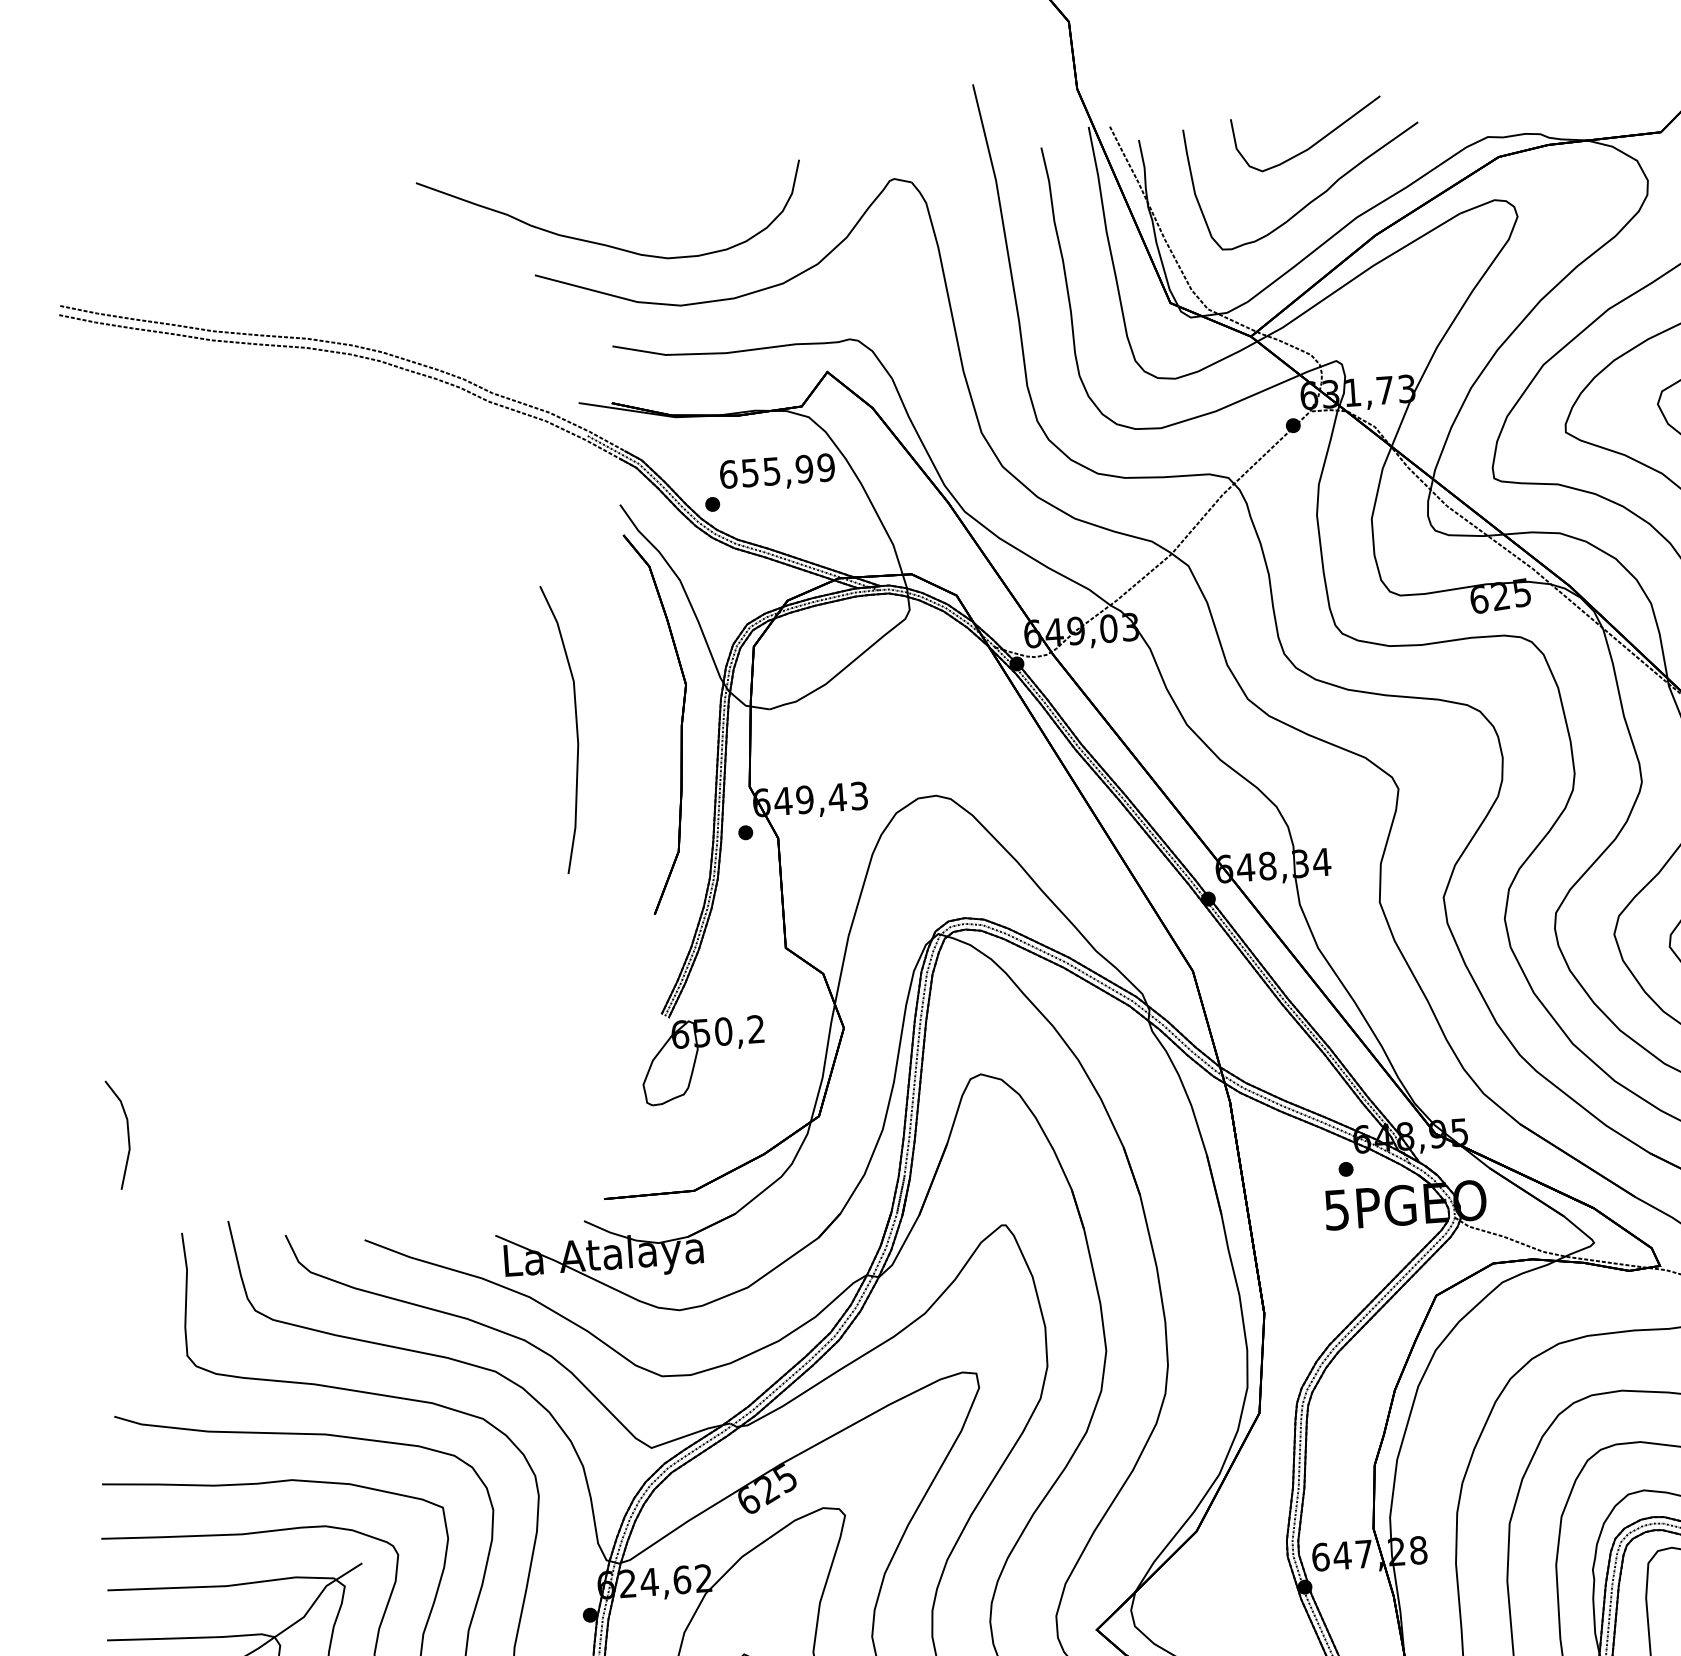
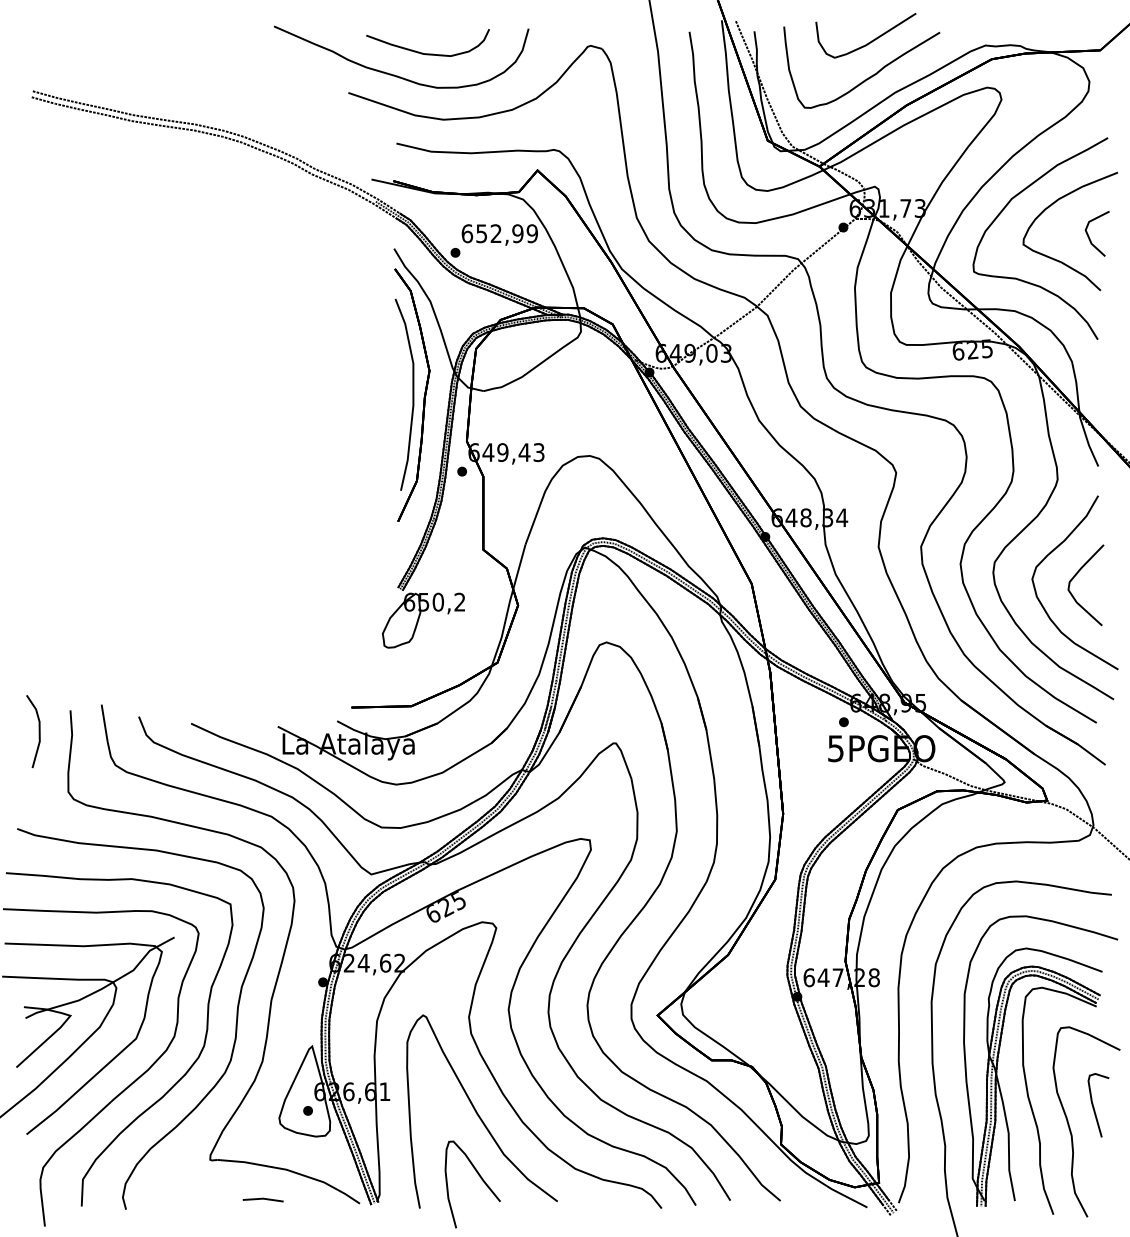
curve: (649, 207) -> (427, 53), added
text: (770, 471) -> (495, 233), 655,99 -> 652,99
curve: (575, 728) -> (412, 394), moved
line: (126, 1134) -> (38, 731), moved

